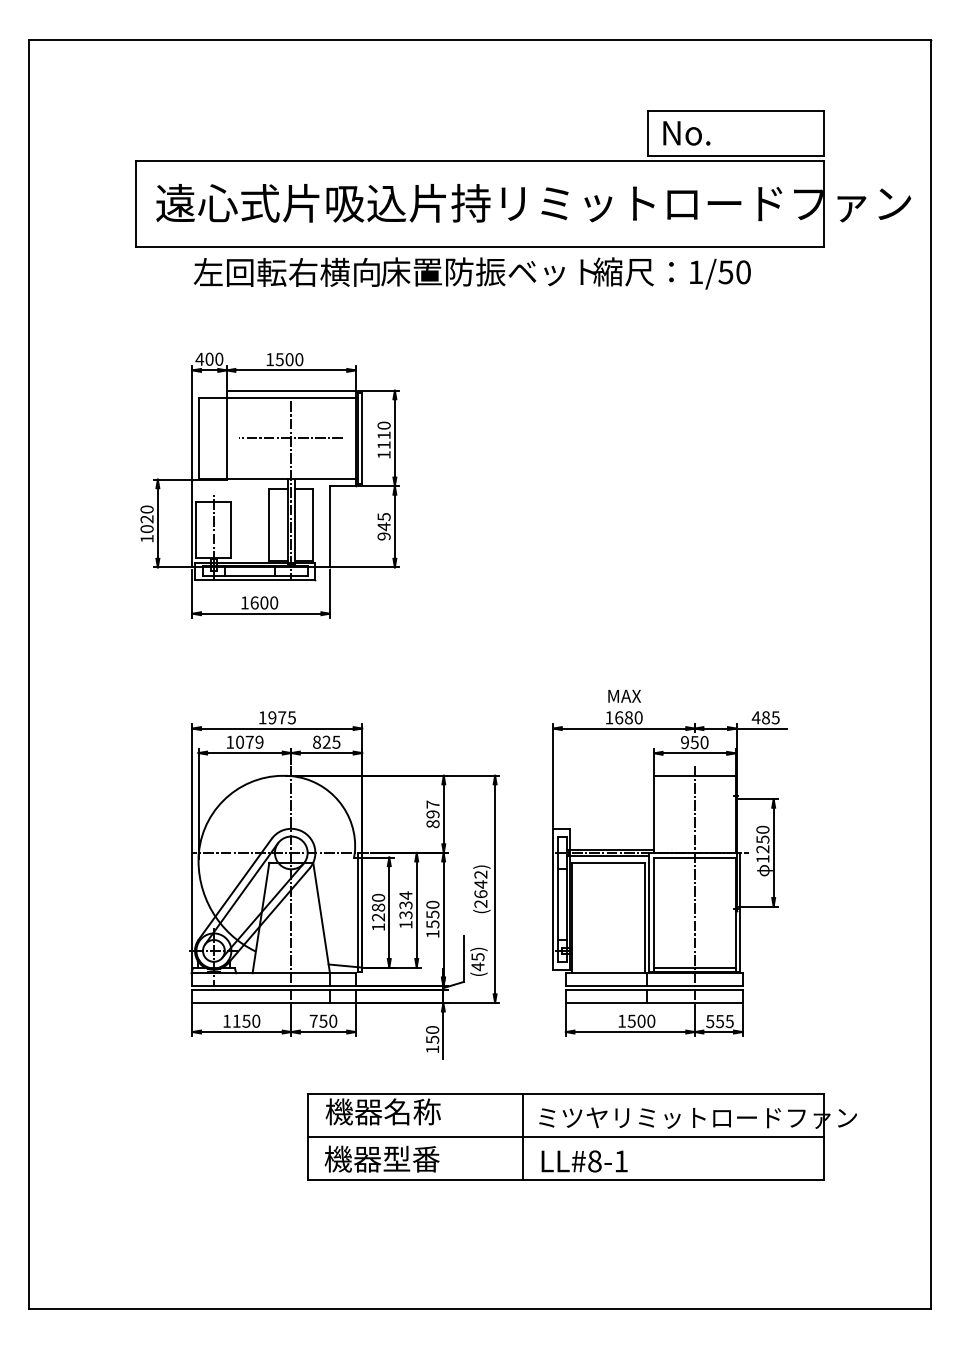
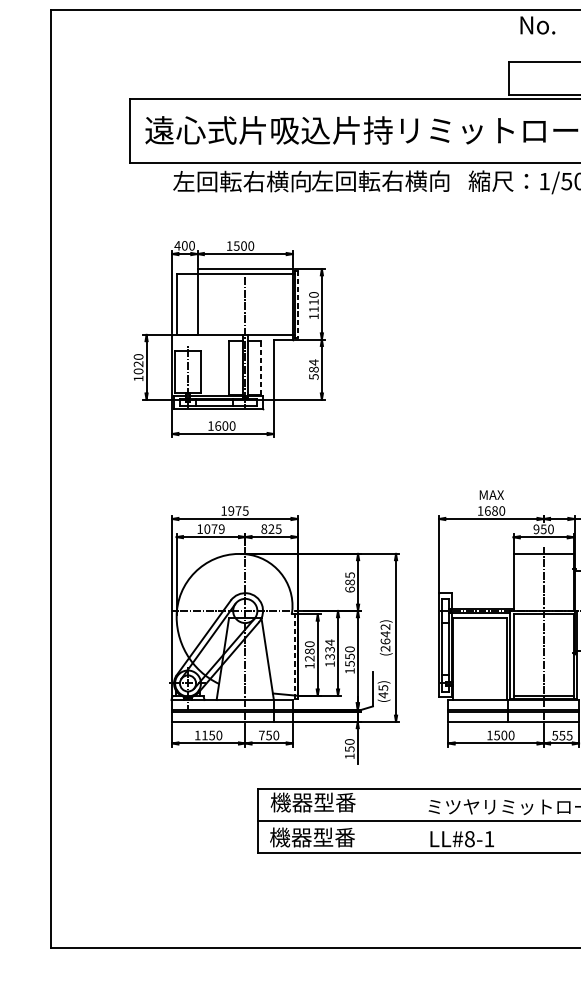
text: (686, 133) -> (537, 25), moved
text: (488, 271) -> (391, 180), 床置防振ベット -> 左回転右横向
line: (290, 438) -> (244, 304), removed
line: (362, 438) -> (297, 304), solid -> dashed
line: (313, 525) -> (261, 368), solid -> dashed
text: (383, 526) -> (313, 369), 945 -> 584
text: (432, 814) -> (349, 582), 897 -> 685
line: (357, 912) -> (294, 655), solid -> dashed
text: (412, 1111) -> (334, 802), 機器名称 -> 機器型番
line: (522, 1136) -> (416, 820), removed

